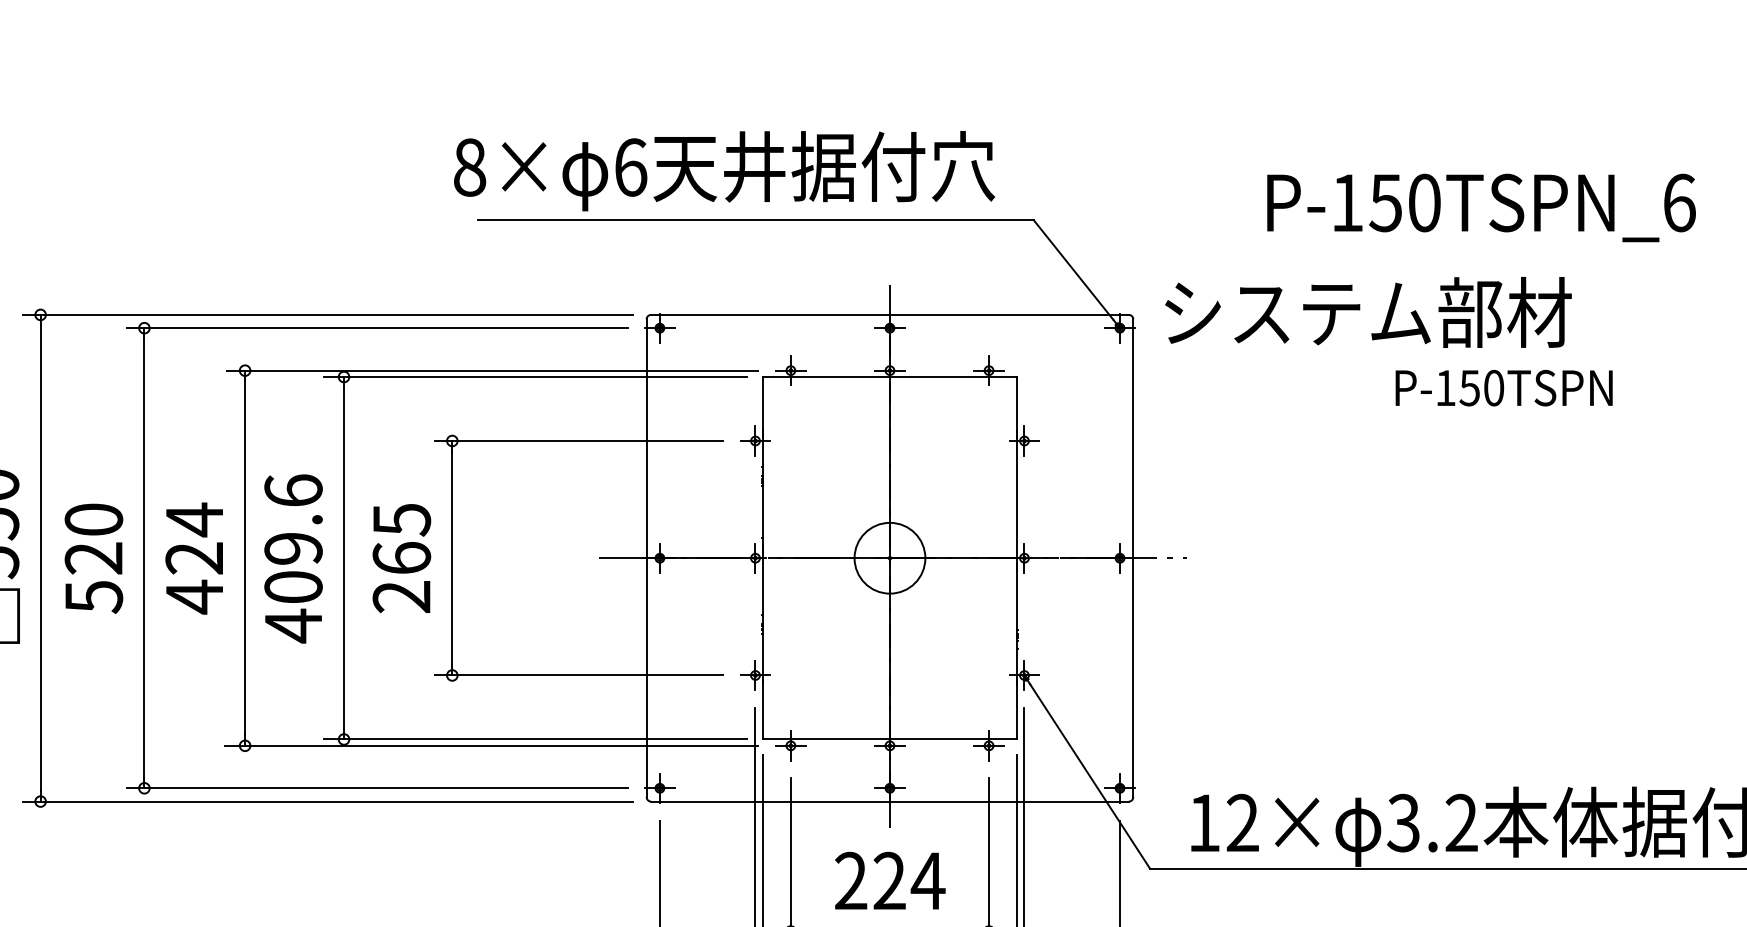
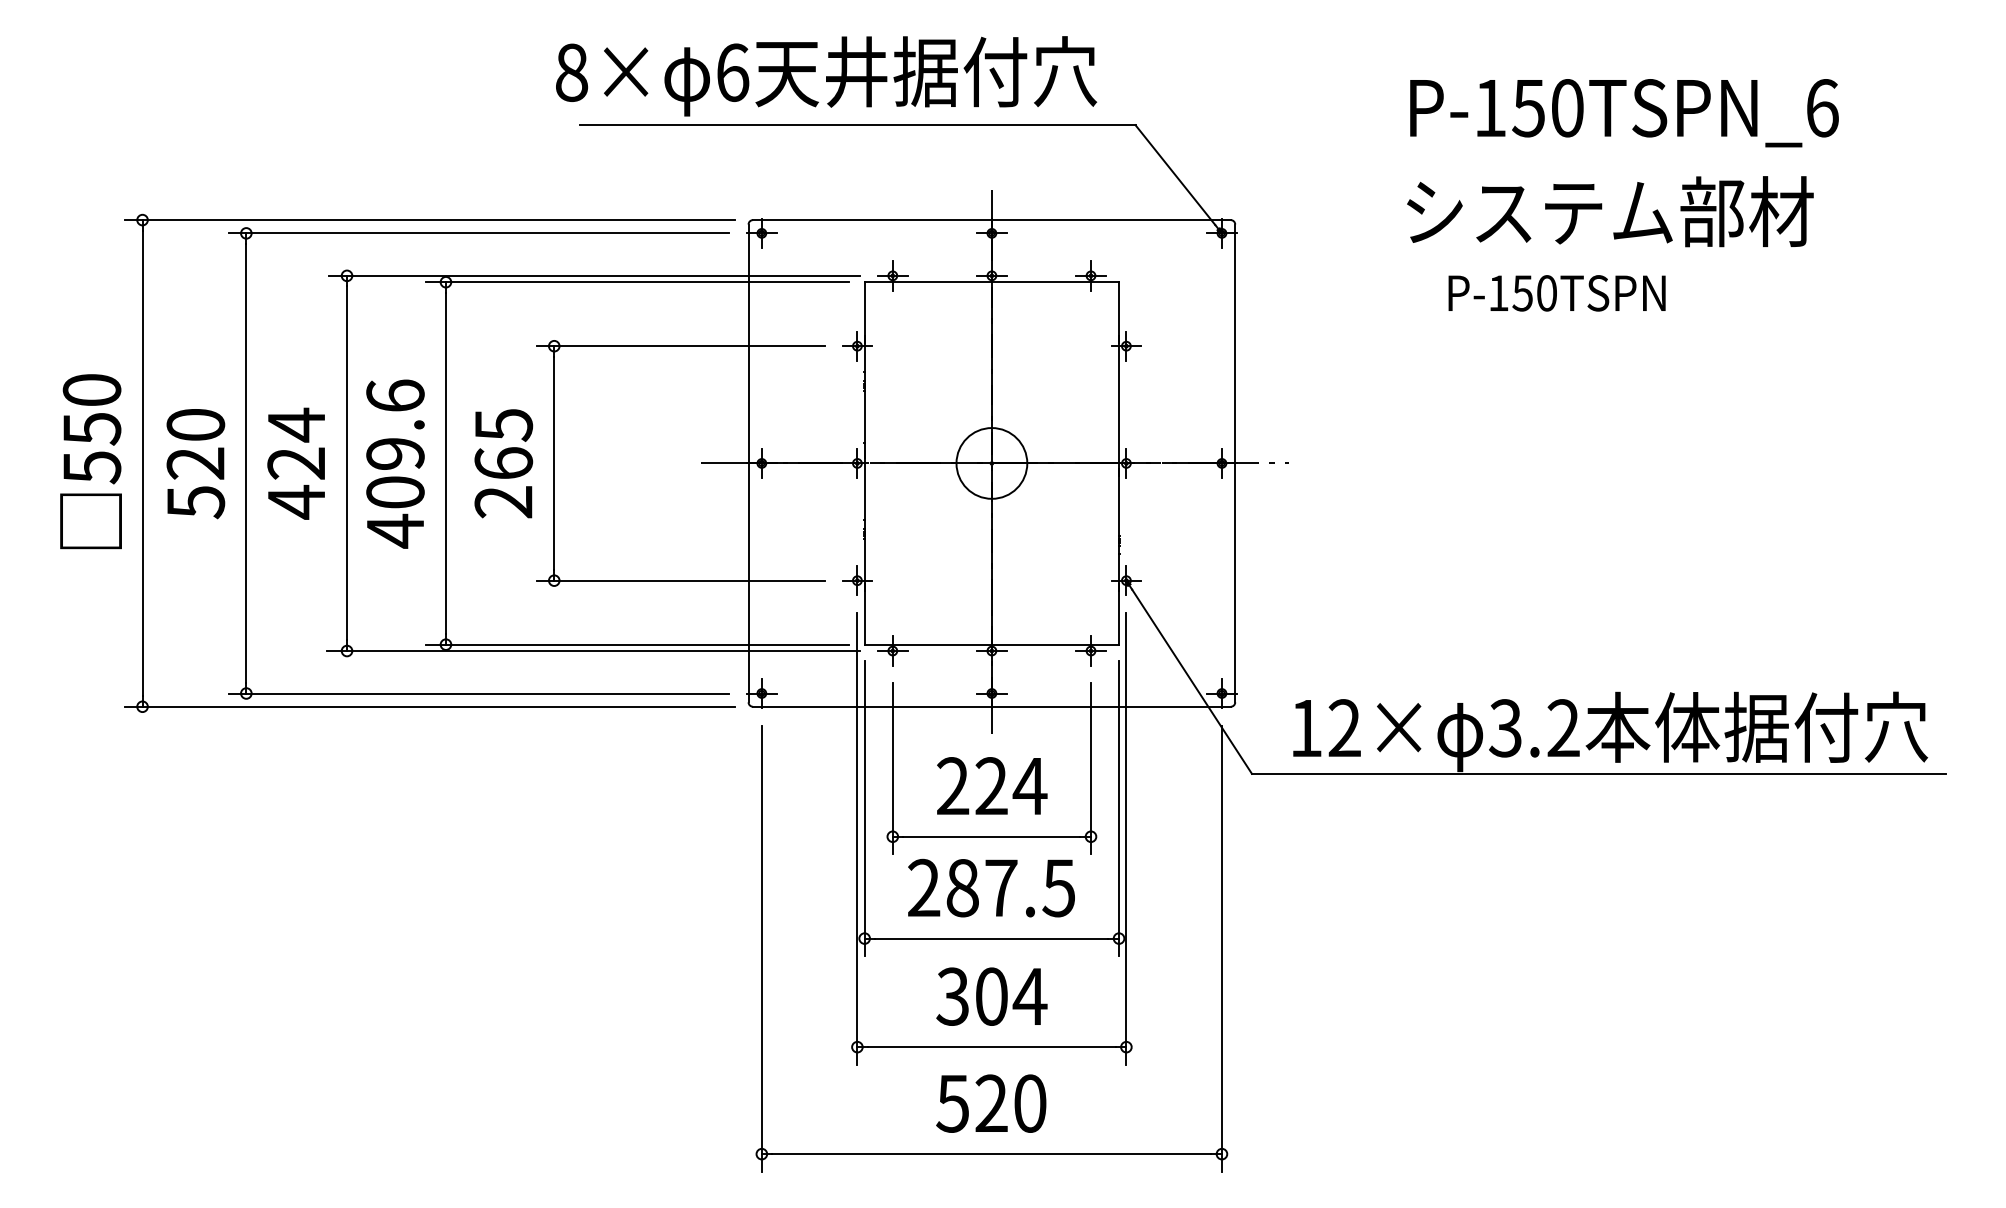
text: (1481, 208) -> (1624, 113), moved
text: (1368, 312) -> (1610, 211), moved
text: (1503, 388) -> (1556, 293), moved

